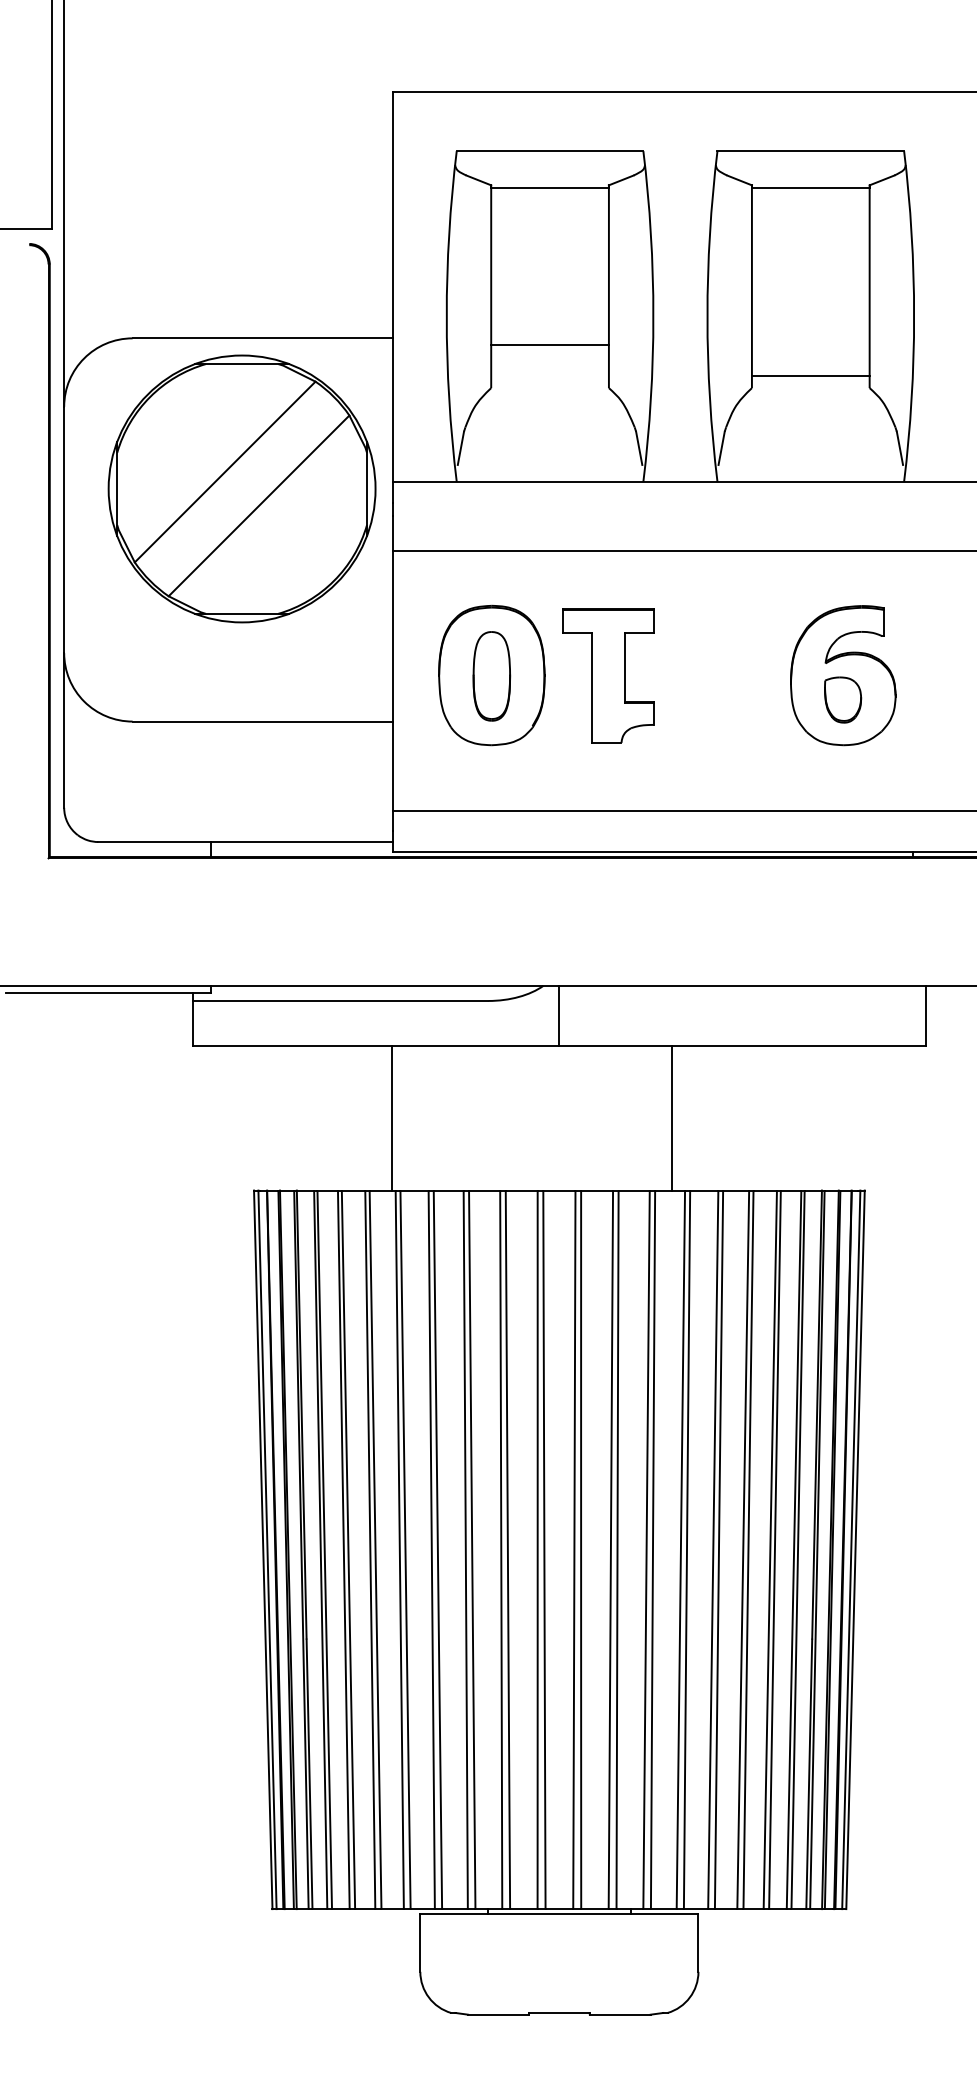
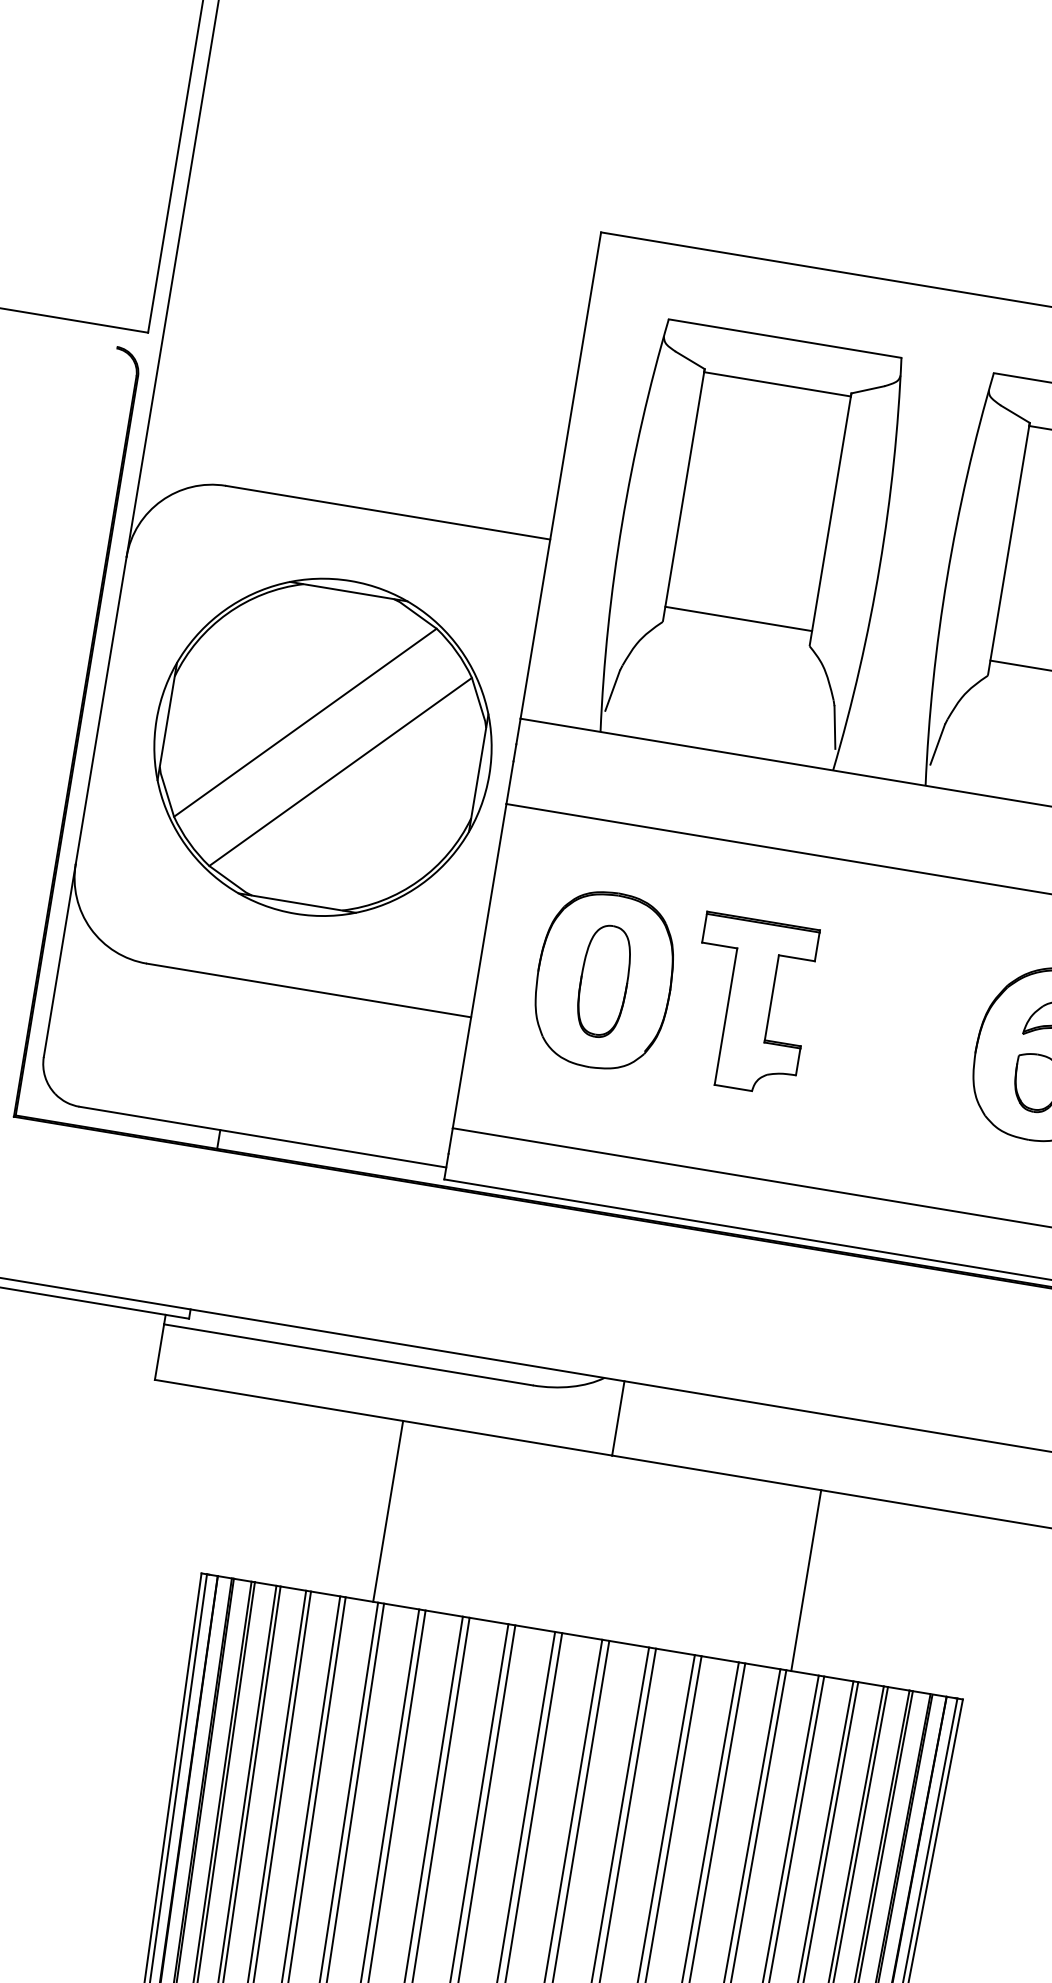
line: (549, 345) -> (737, 619), moved
part: (241, 488) -> (322, 746), moved
line: (672, 1117) -> (806, 1580), moved

